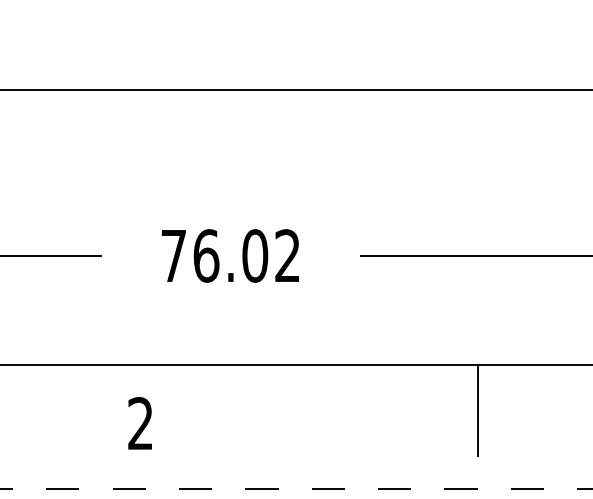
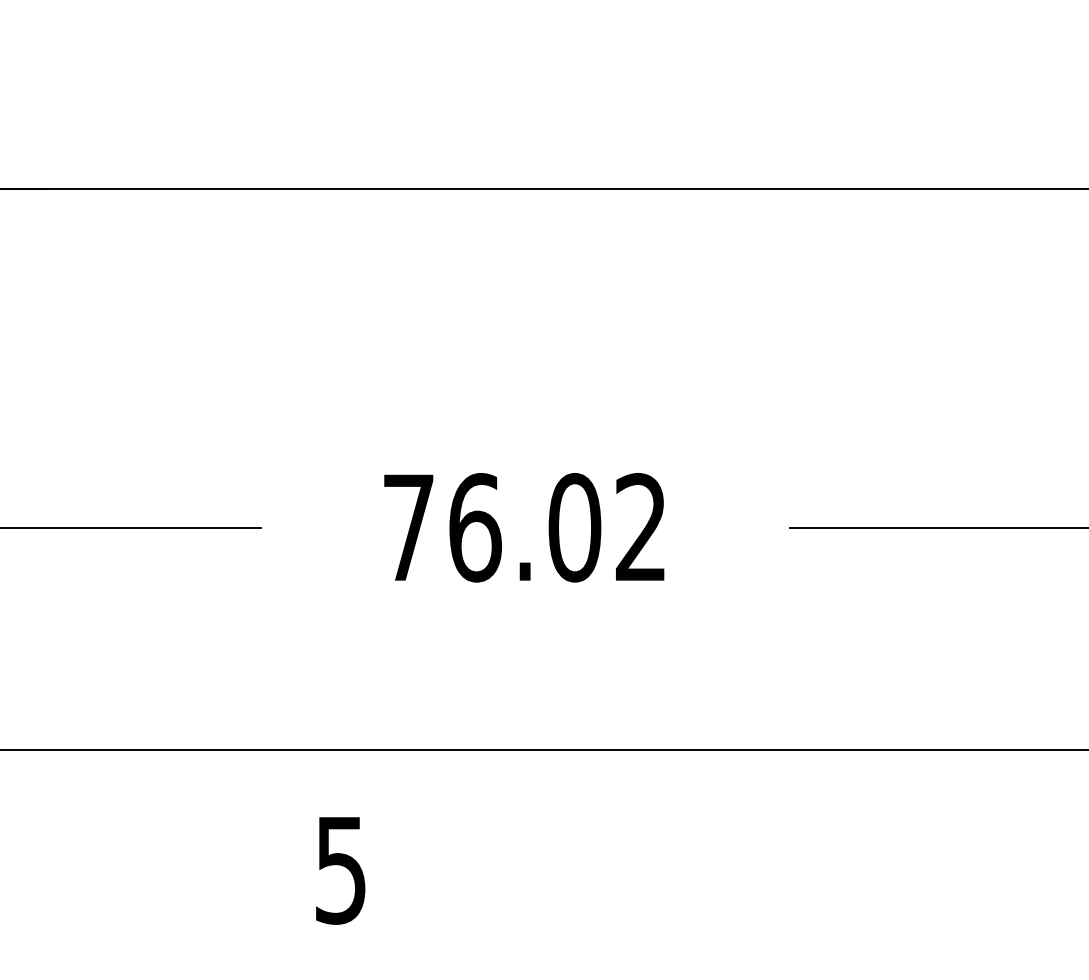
line: (477, 410) -> (1028, 843), removed
text: (140, 423) -> (340, 869), 2 -> 5

